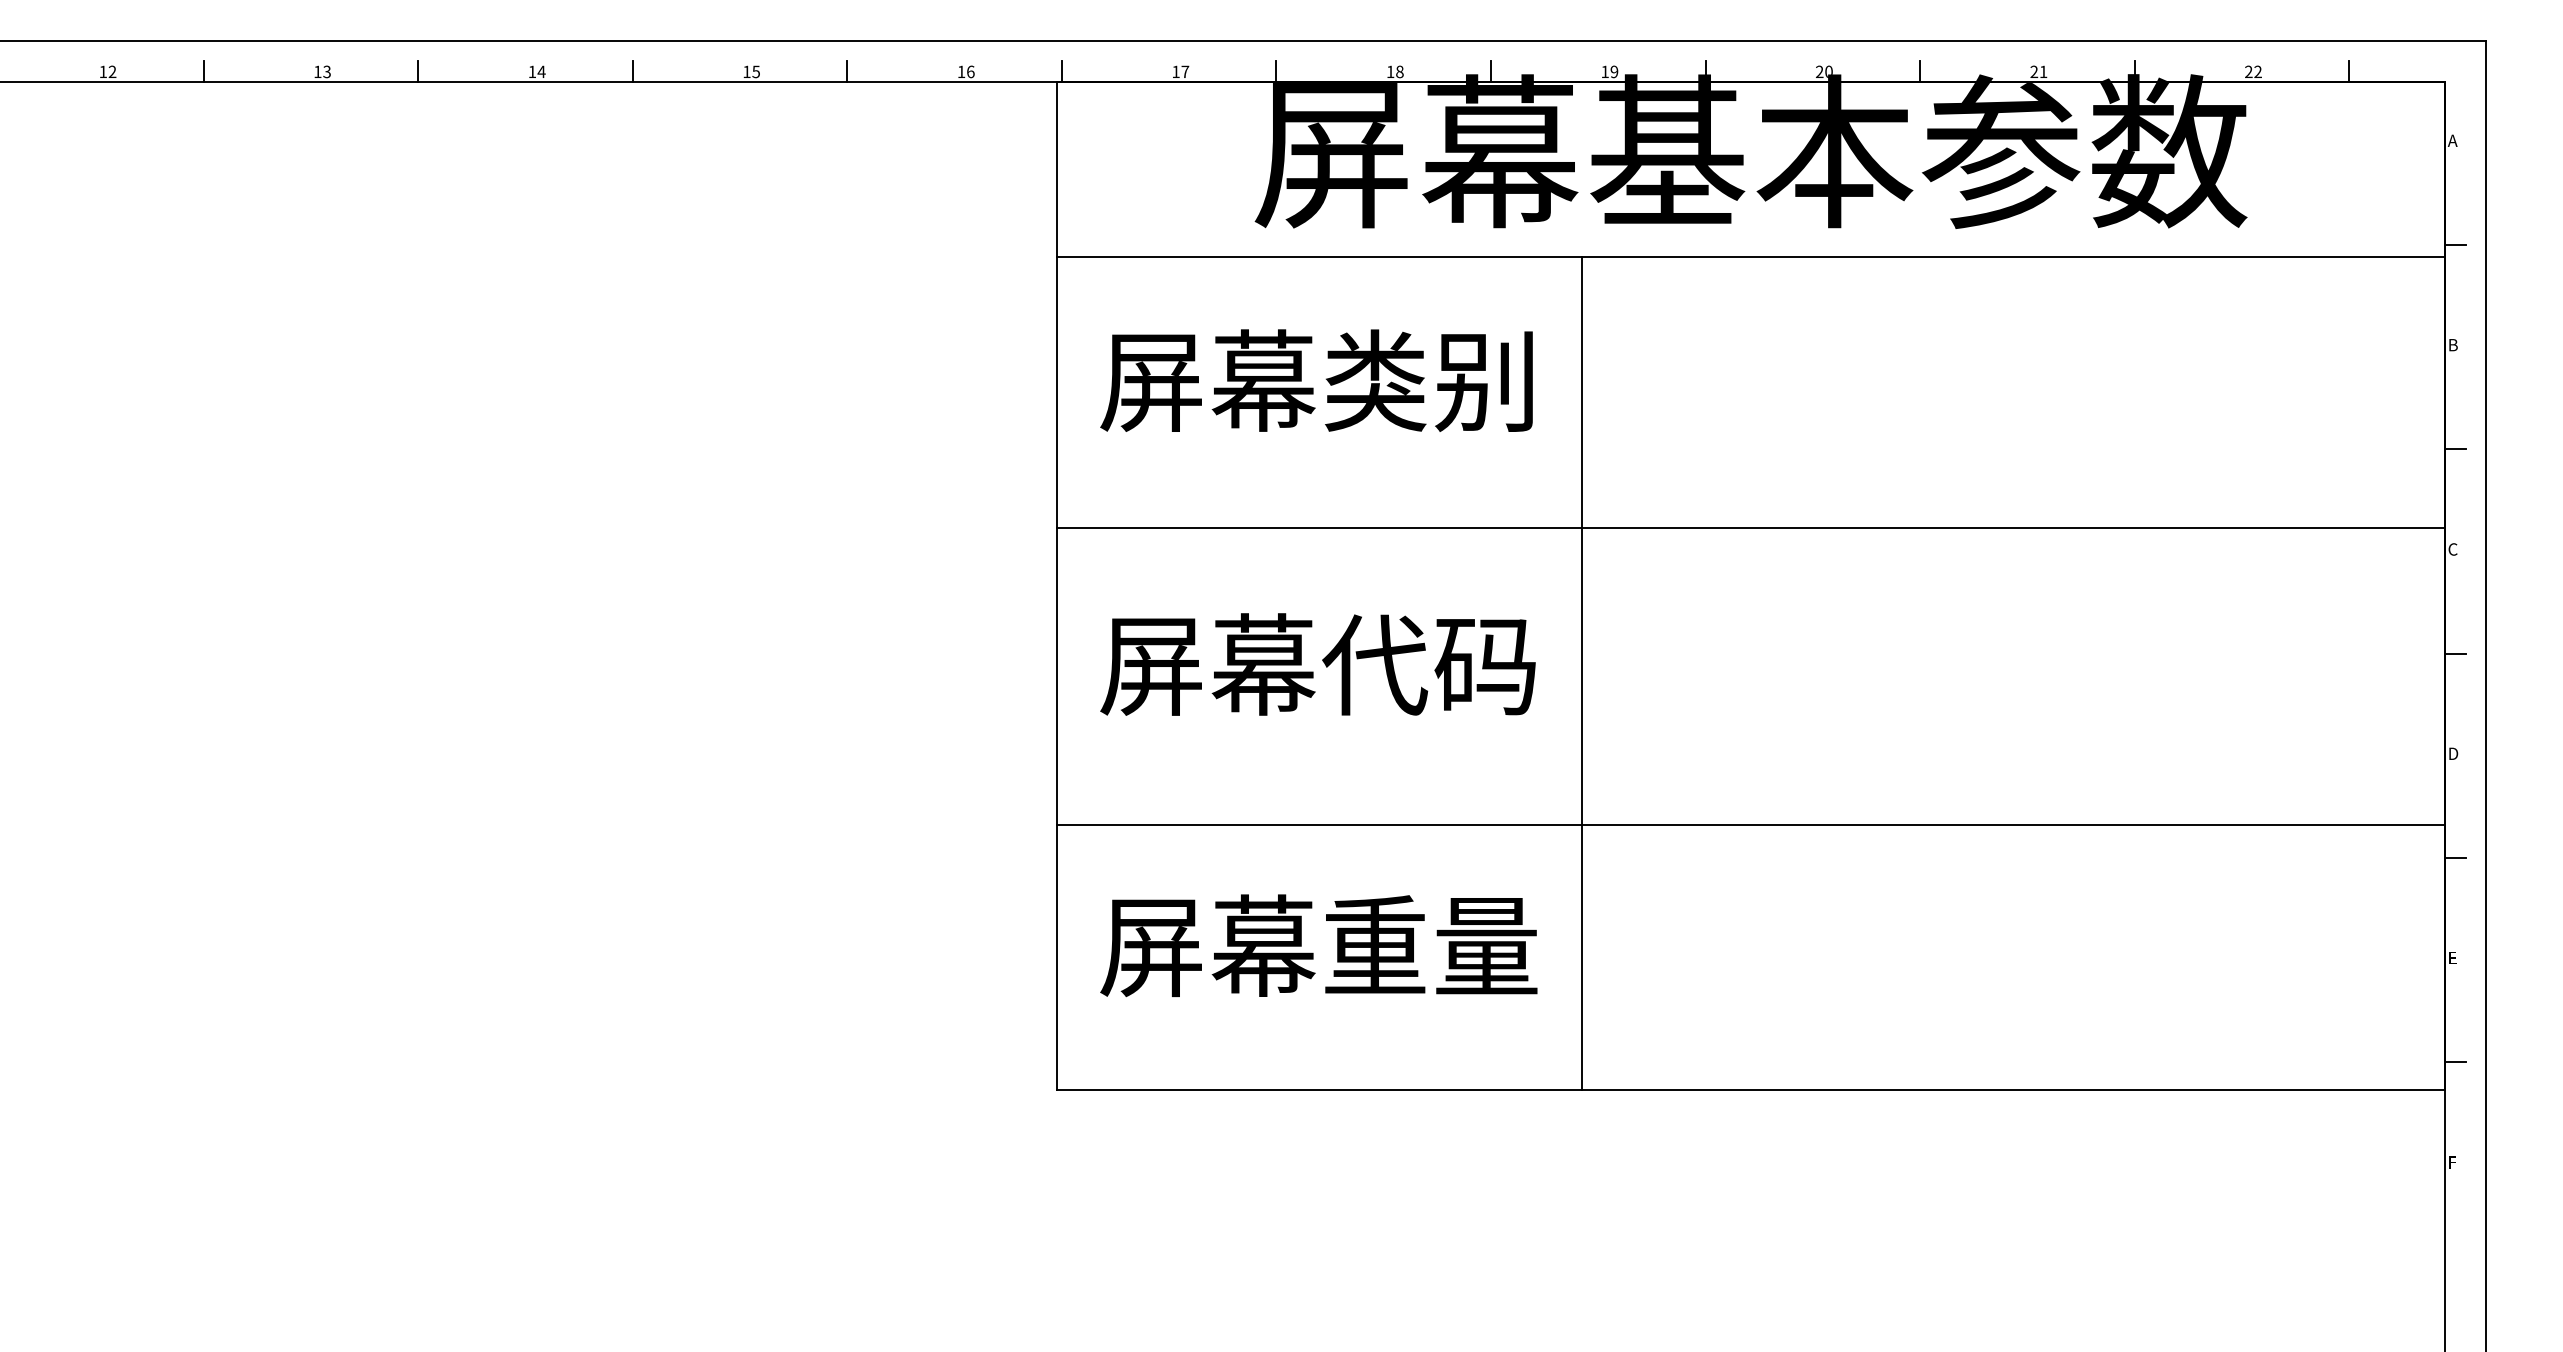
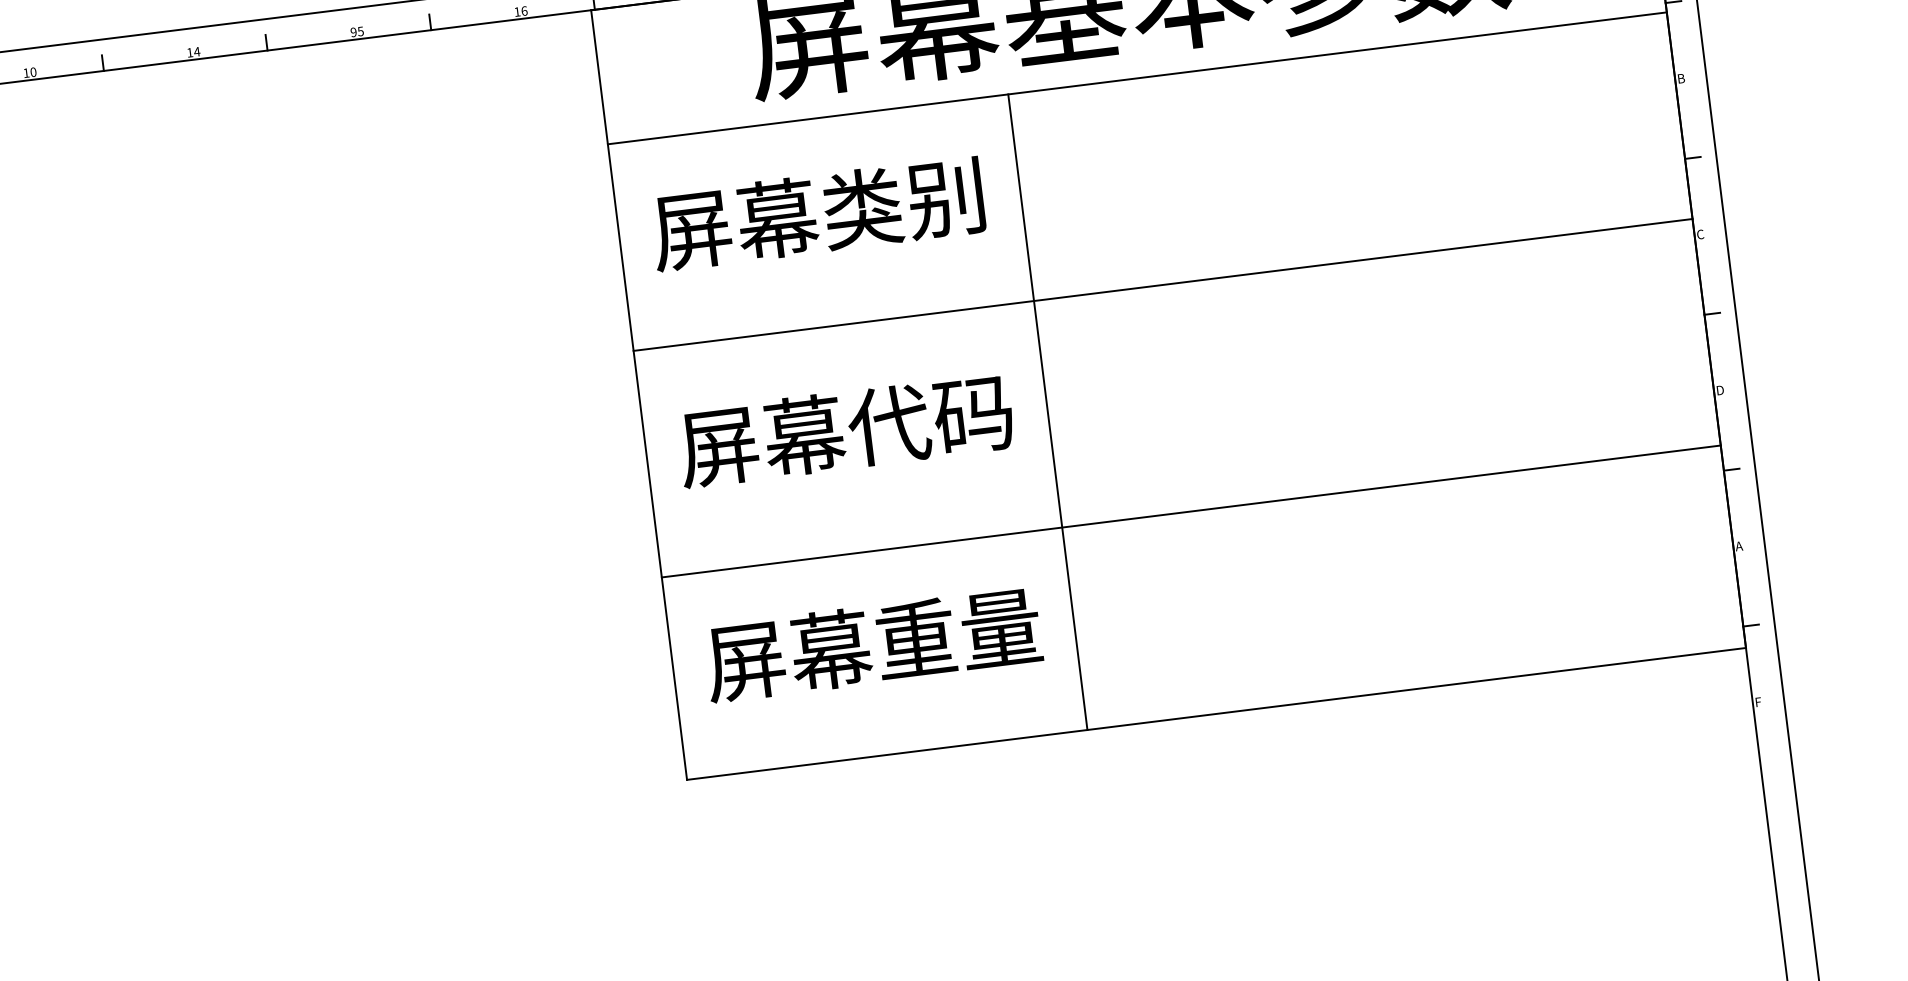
text: (326, 71) -> (32, 72), 13 -> 10
text: (746, 71) -> (353, 32), 15 -> 95
text: (2452, 958) -> (1738, 546), E -> A

